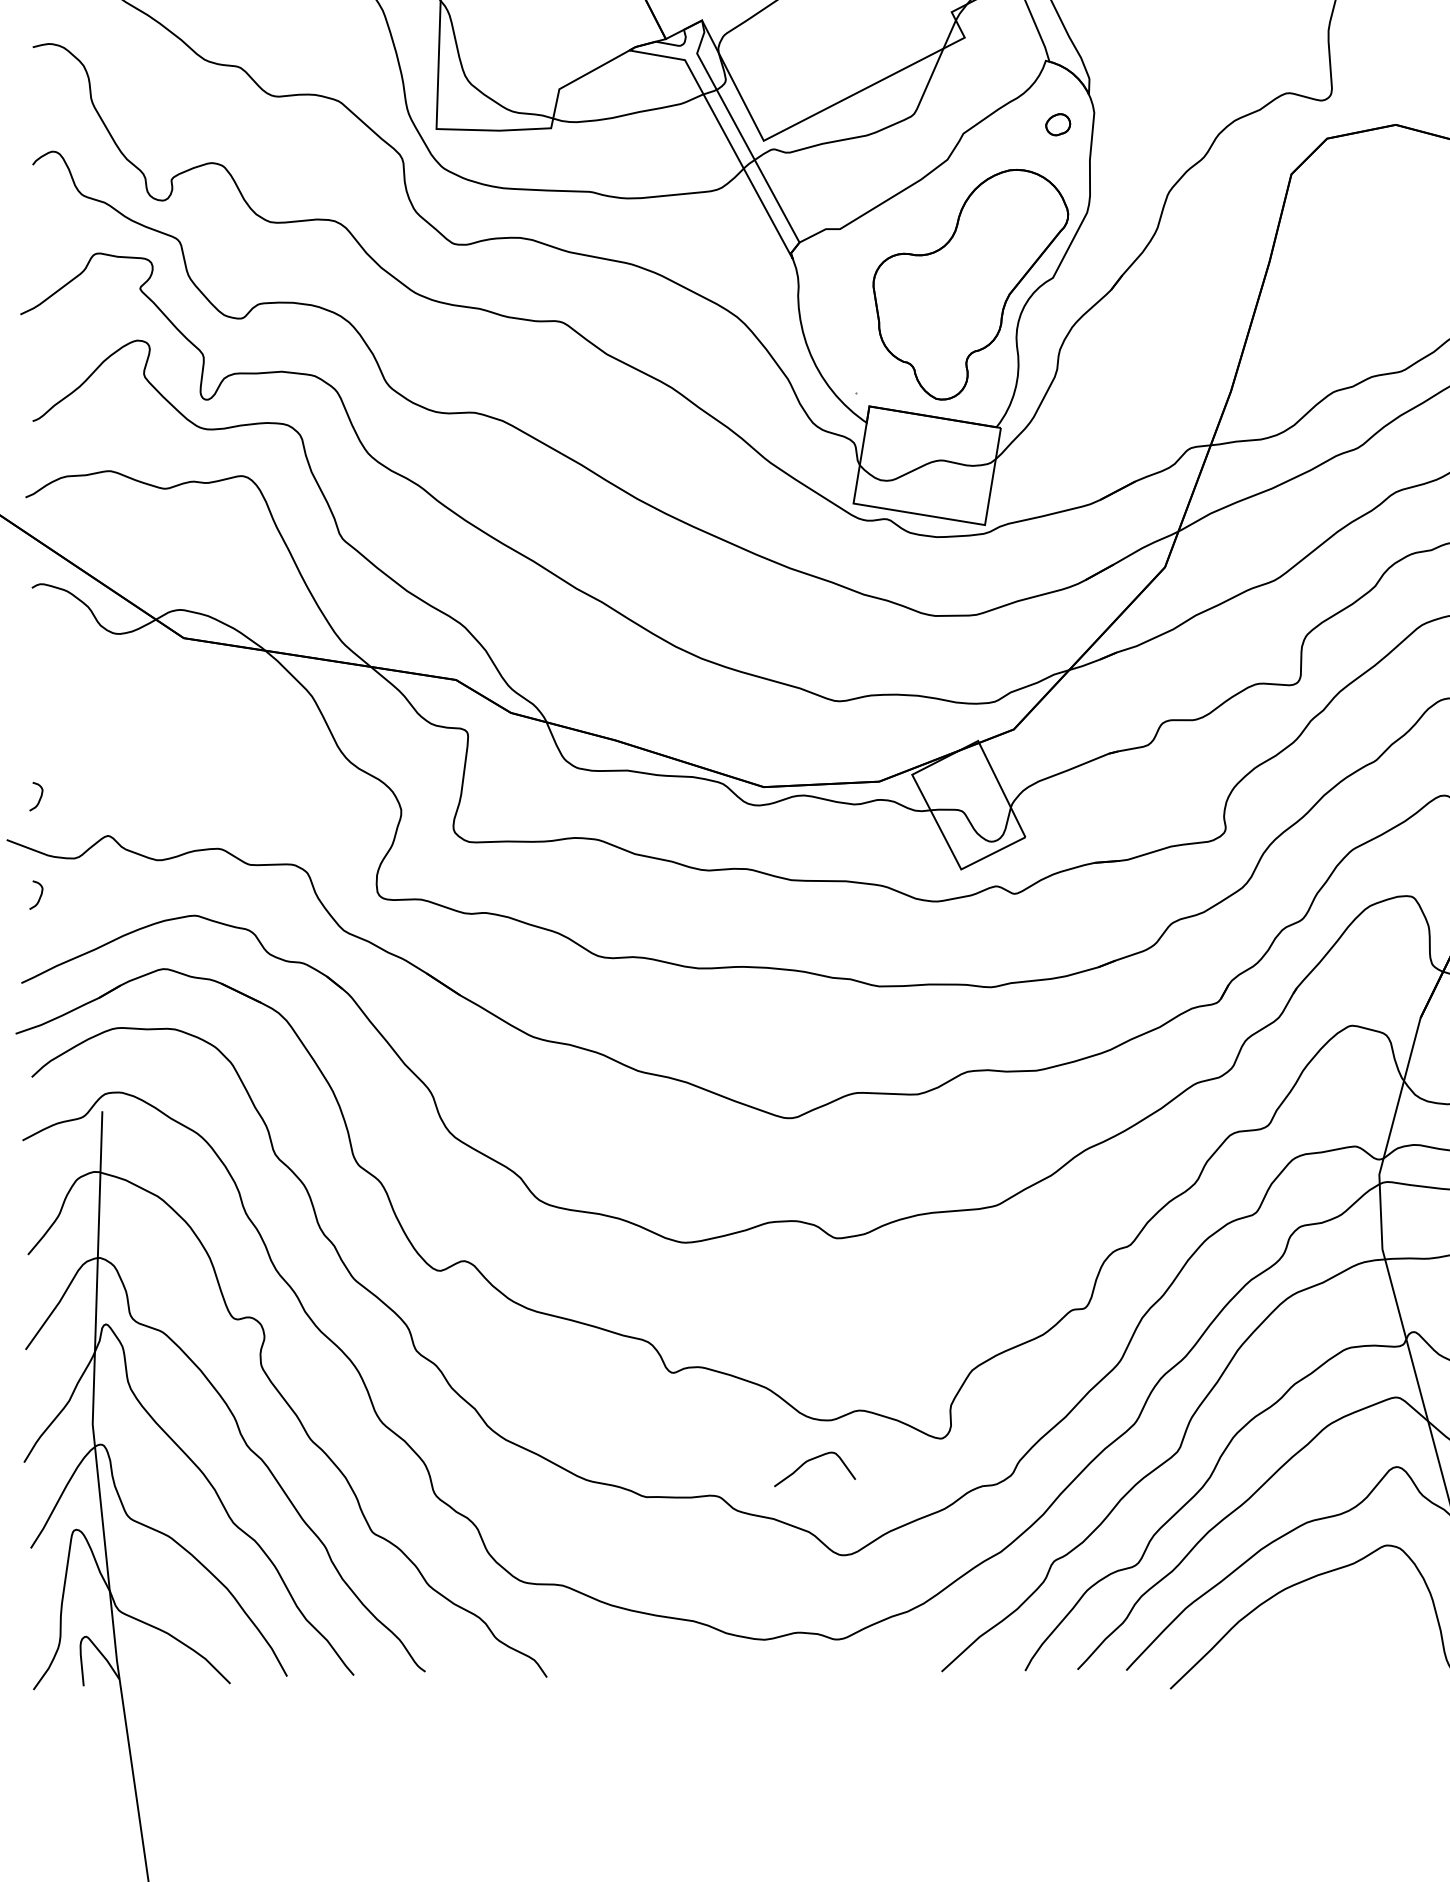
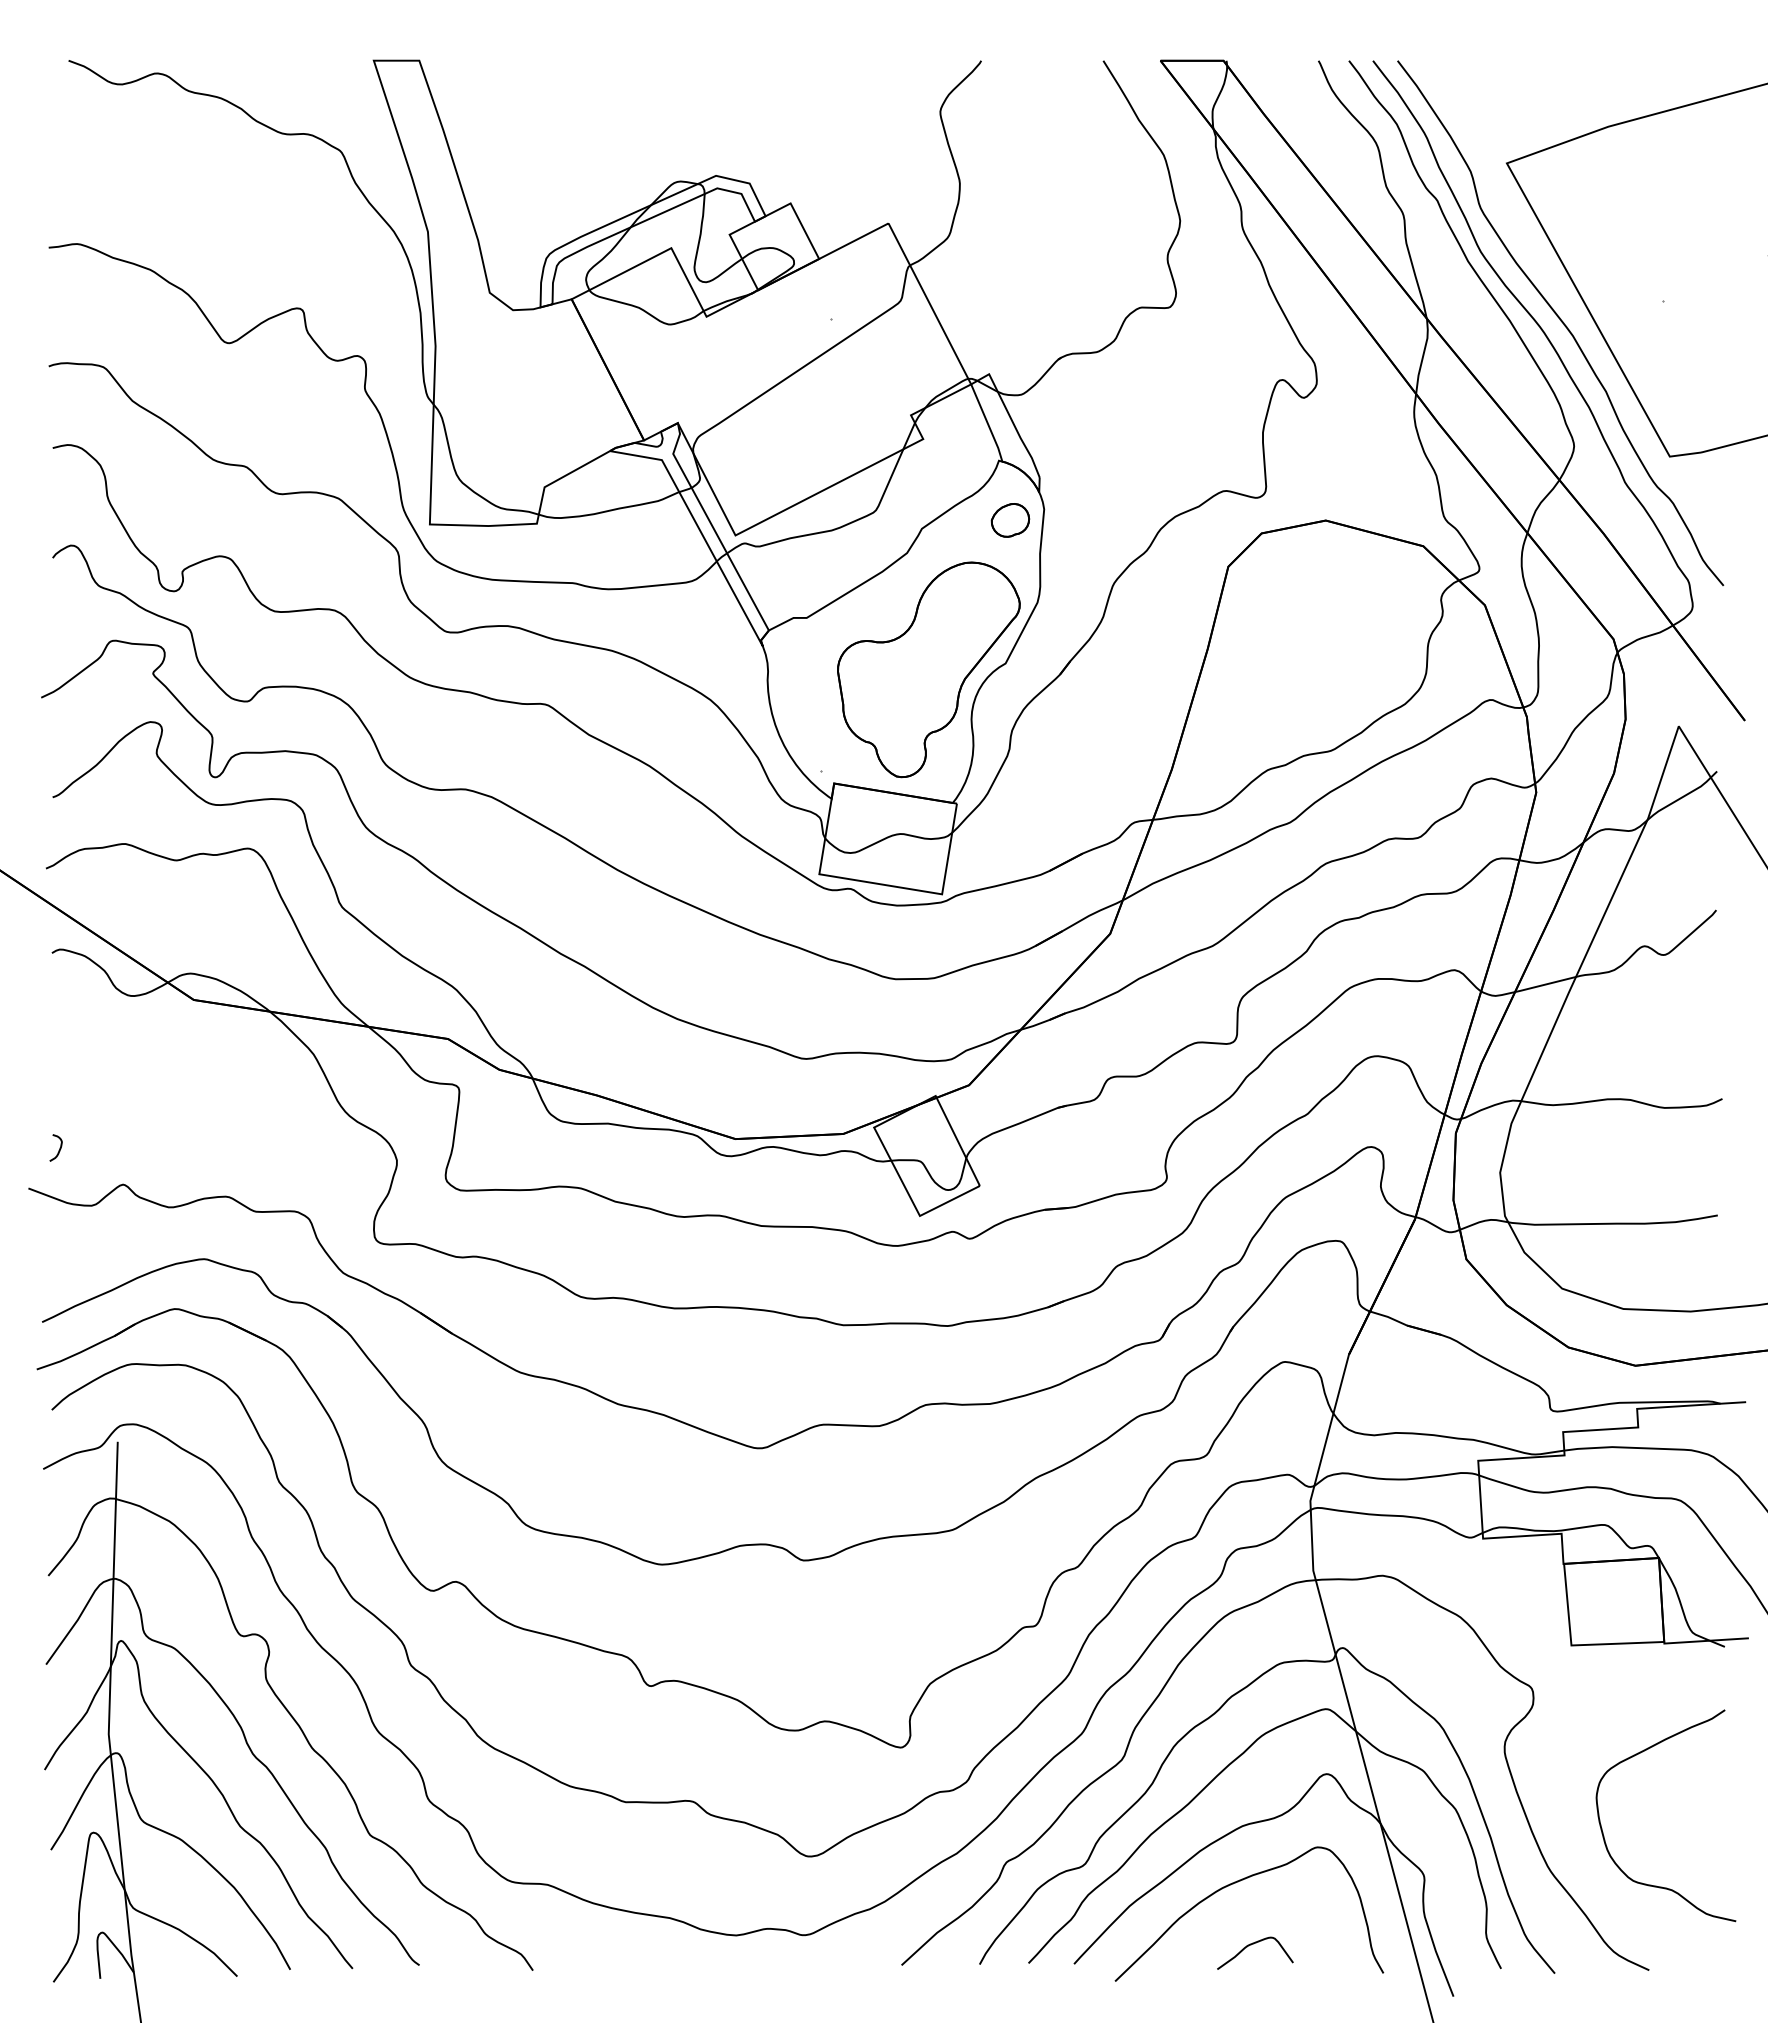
part: (1058, 124) -> (1010, 520), size x1.67
curve: (39, 894) -> (59, 1239), removed
curve: (810, 1461) -> (1251, 1945), moved

